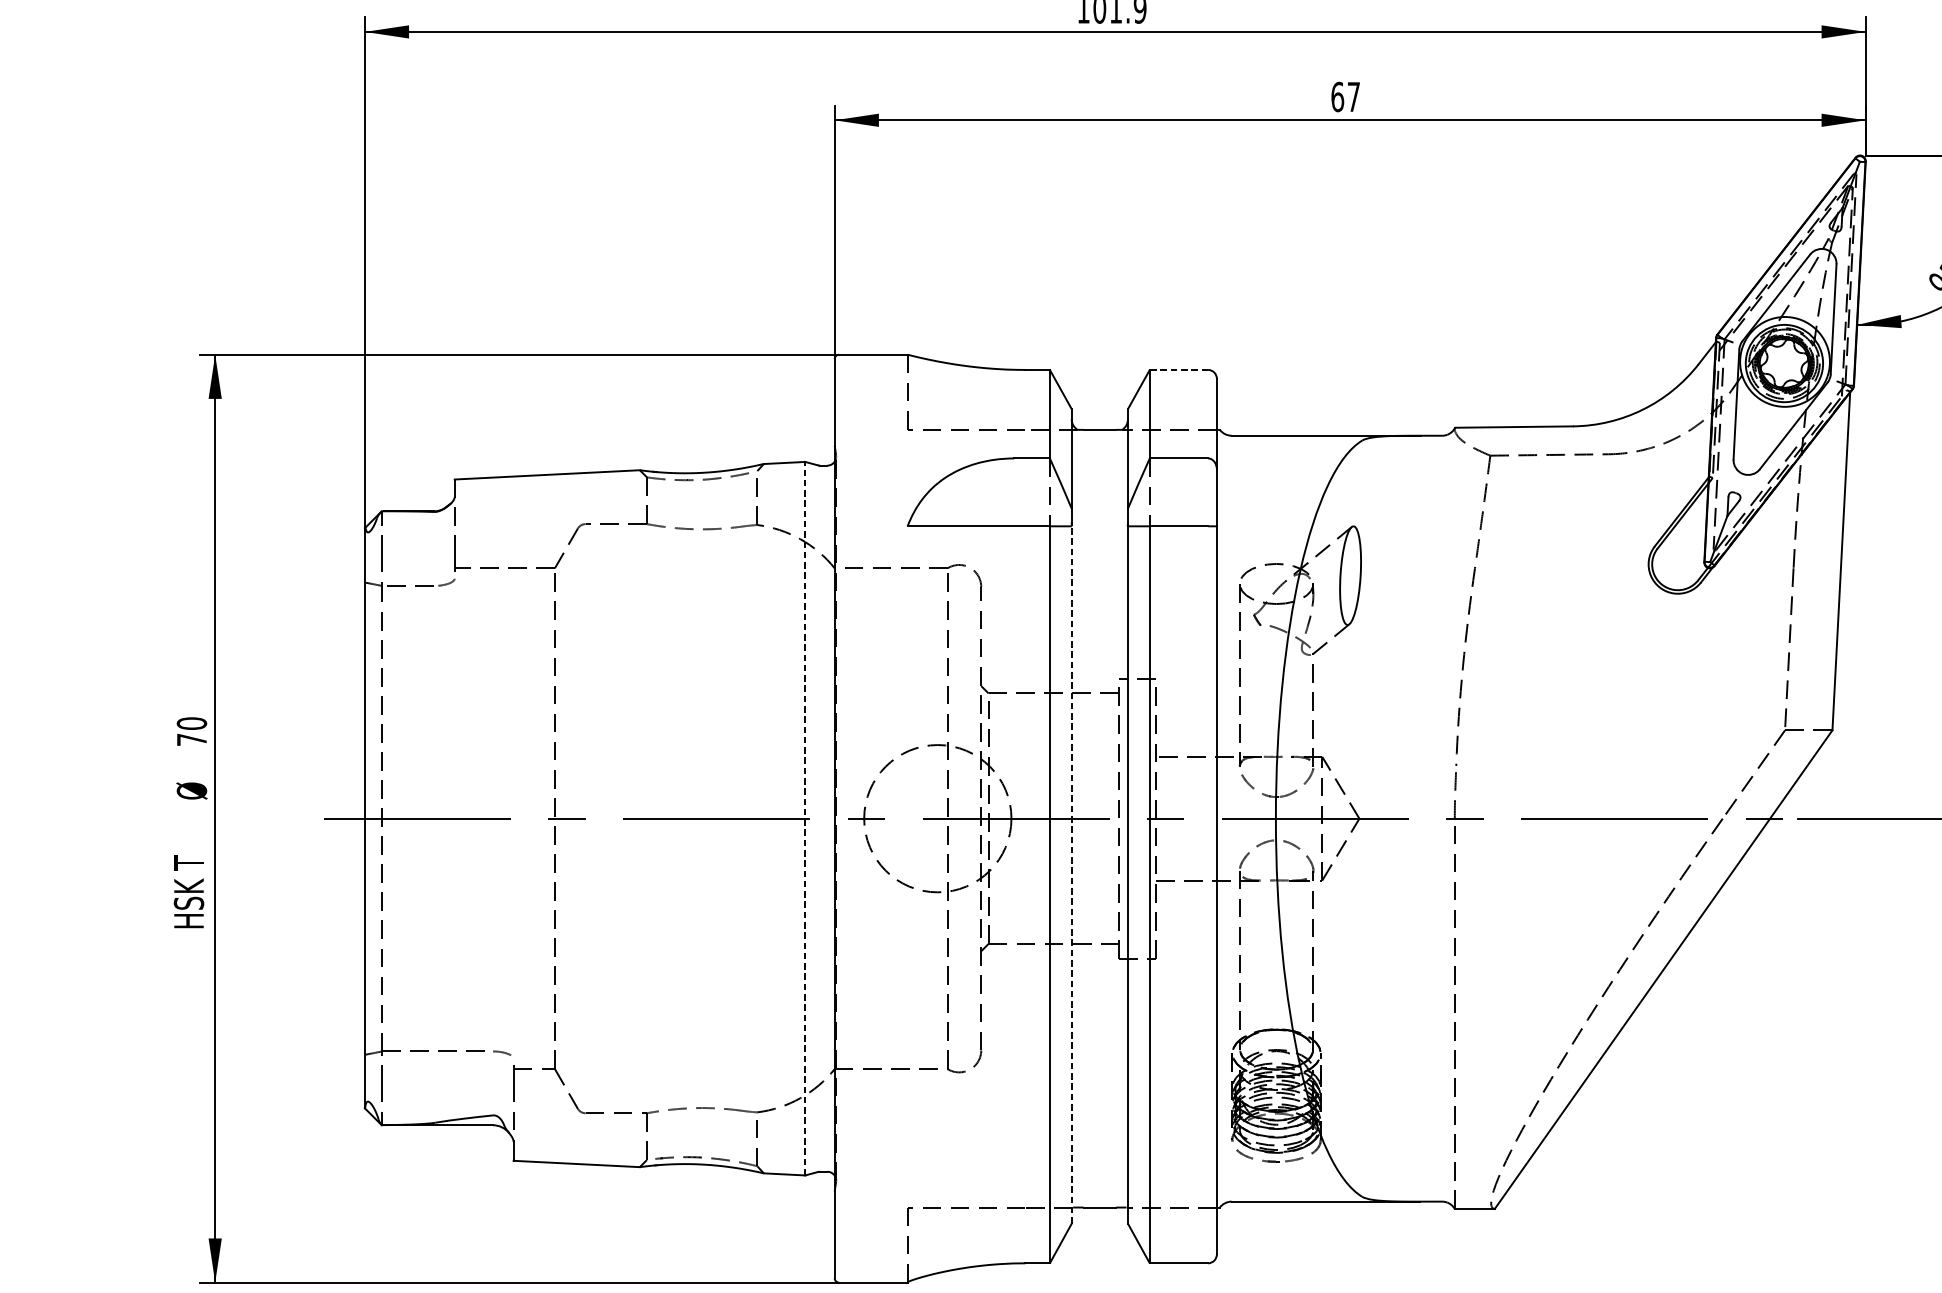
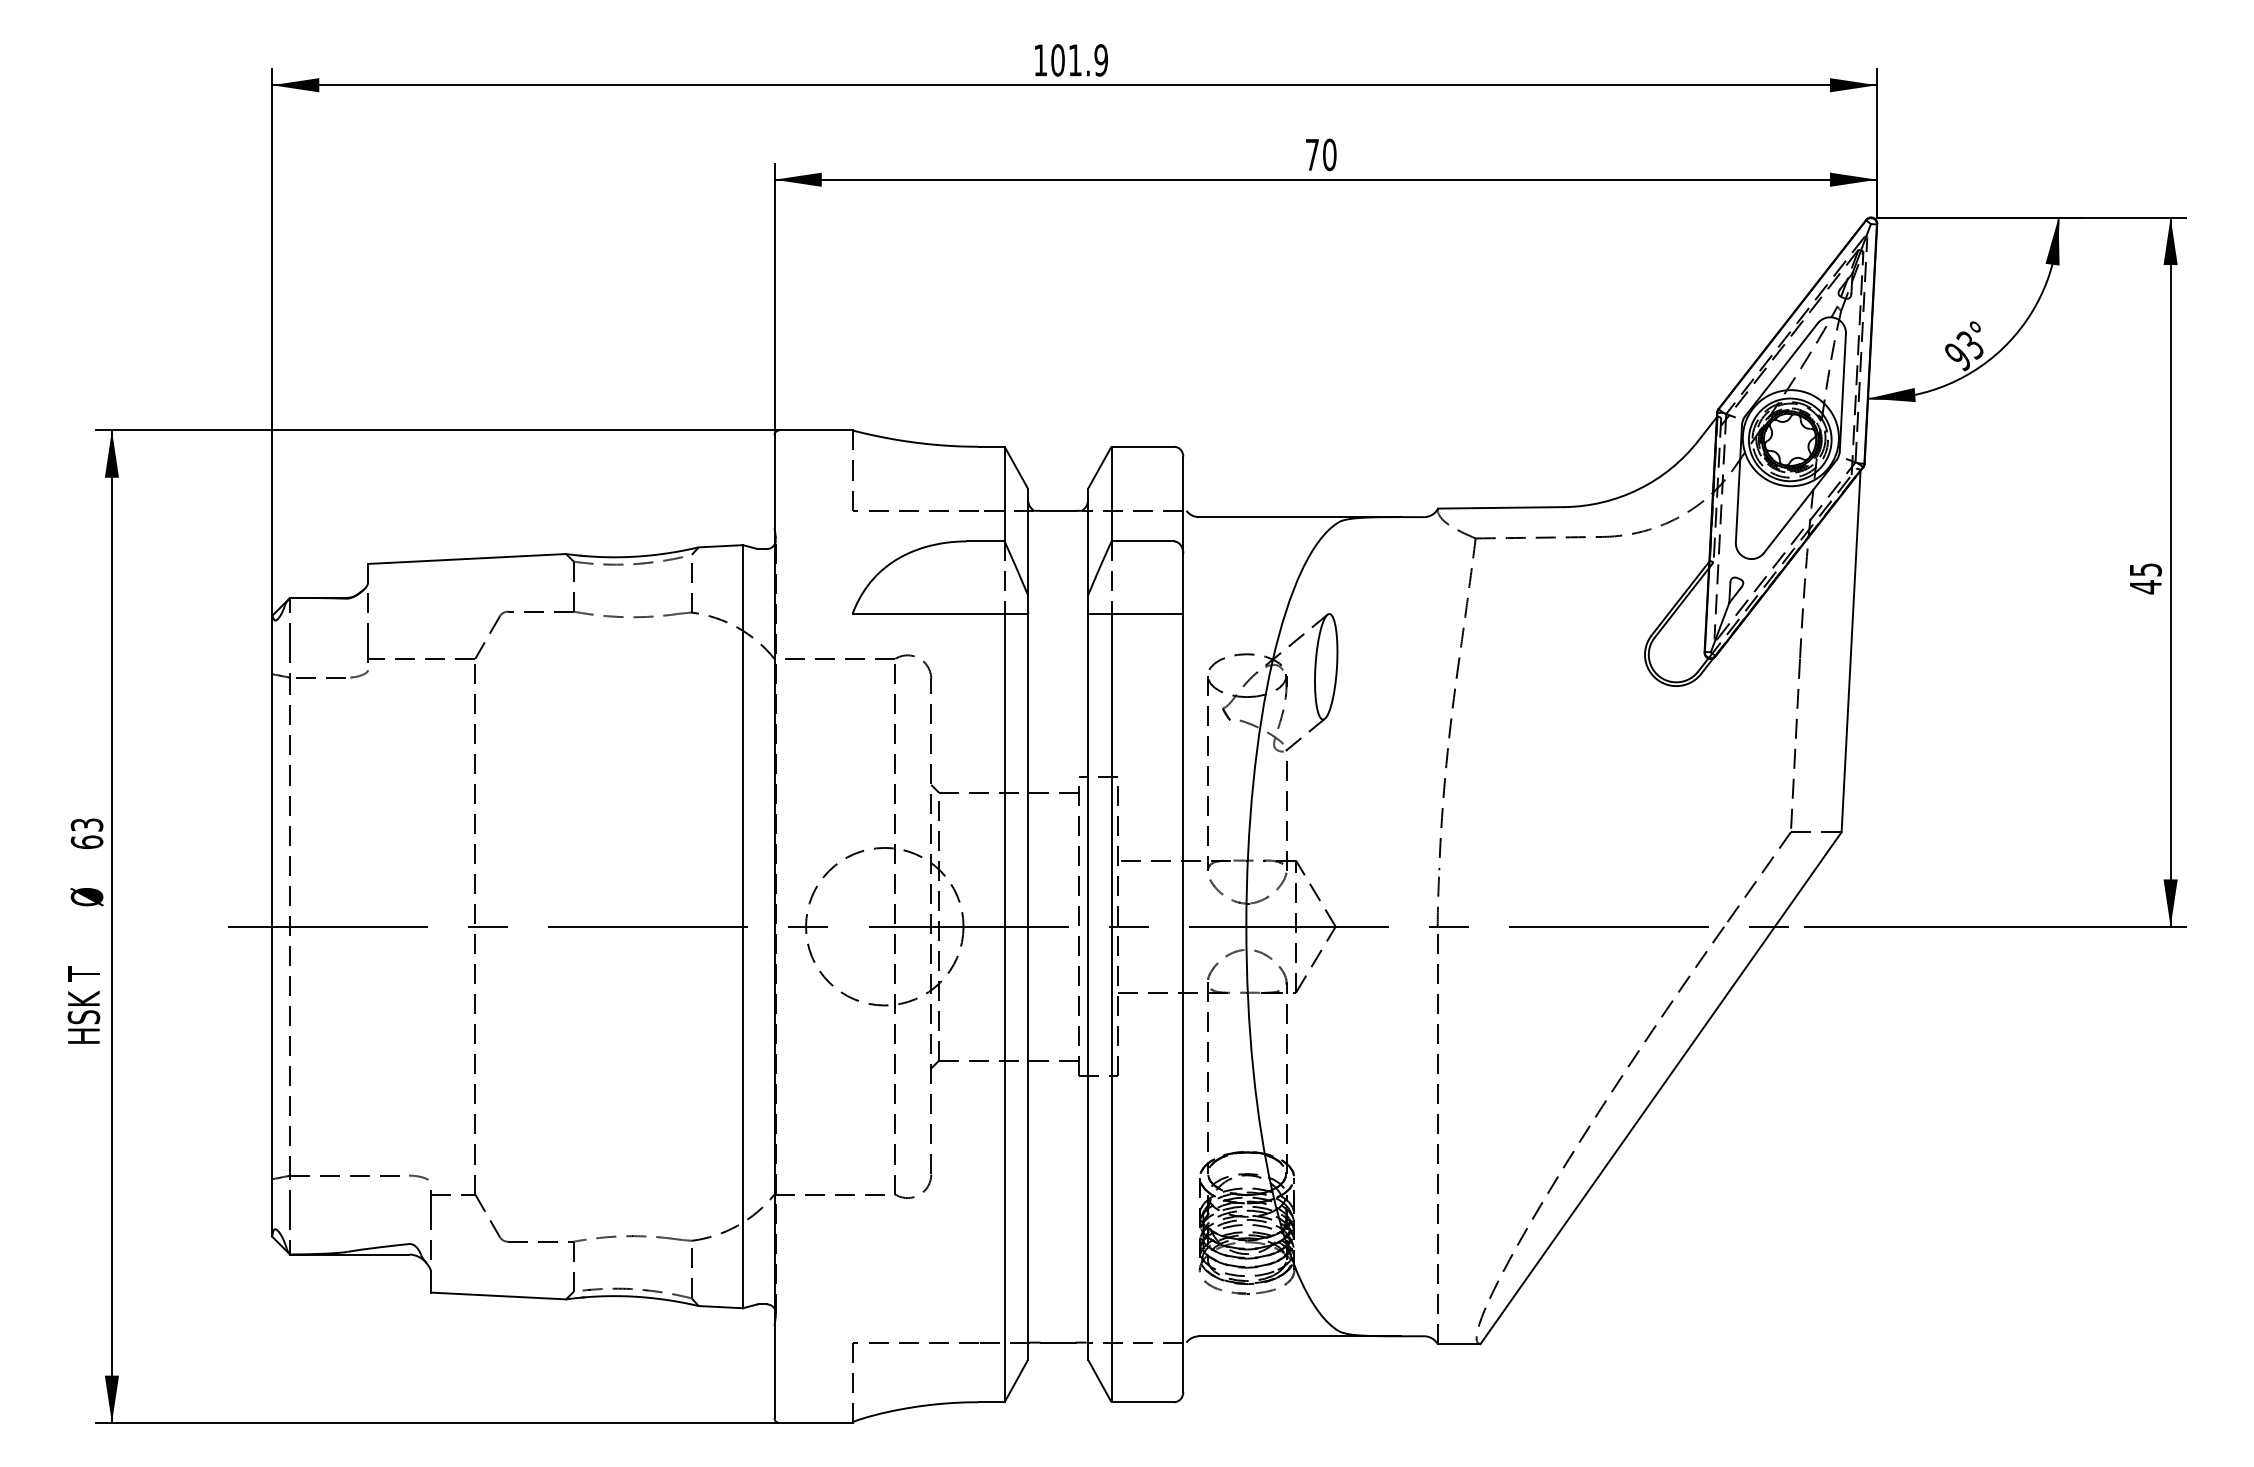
text: (1345, 96) -> (1320, 154), 67 -> 70
line: (1178, 369) -> (1142, 446), dashed -> solid
text: (191, 731) -> (86, 833), 70 -> 63
line: (805, 818) -> (743, 926), dashed -> solid
line: (1071, 874) -> (1027, 986), dashed -> solid

